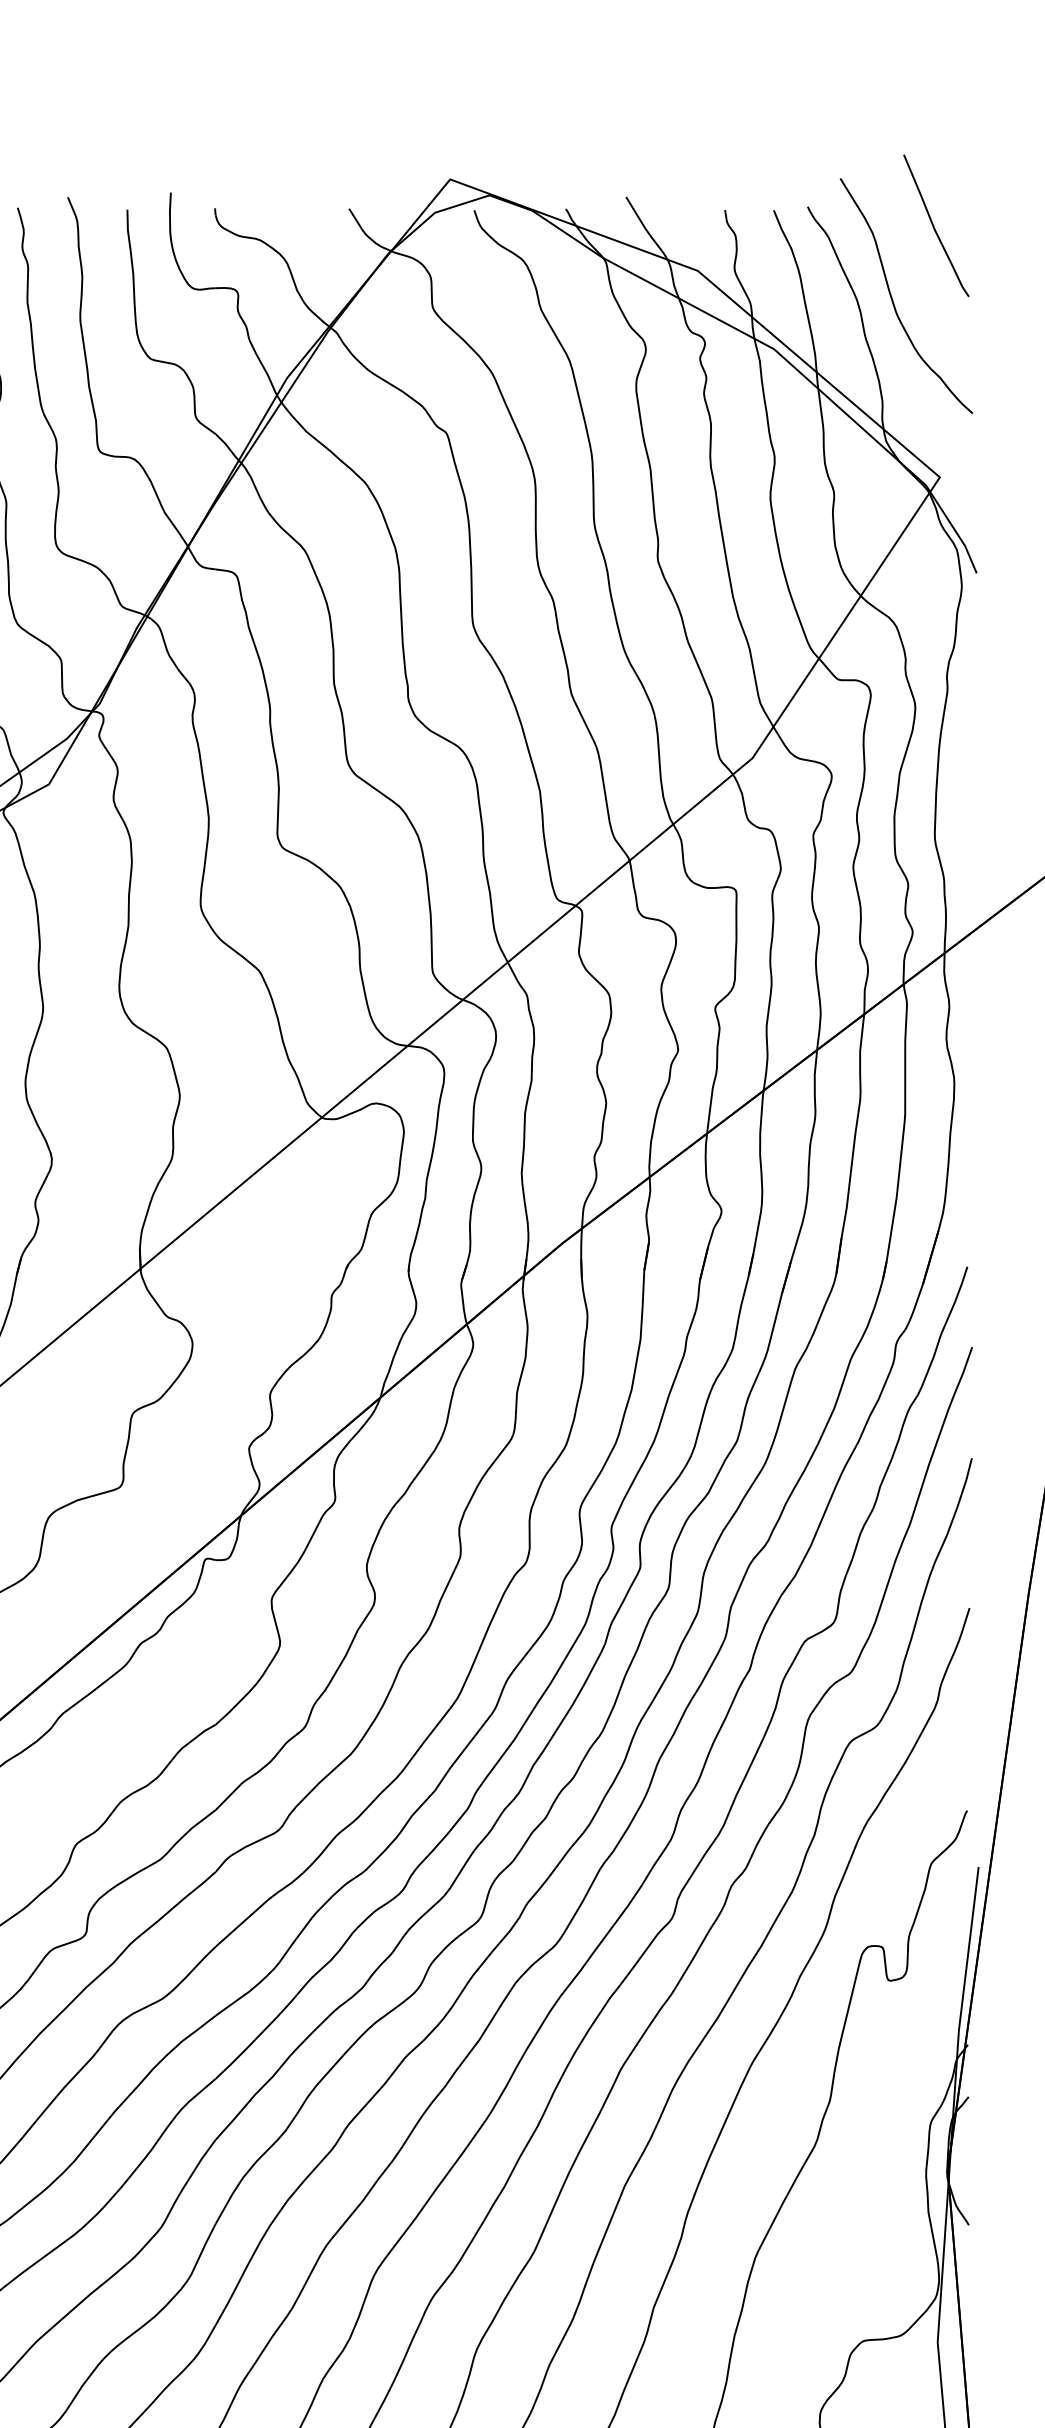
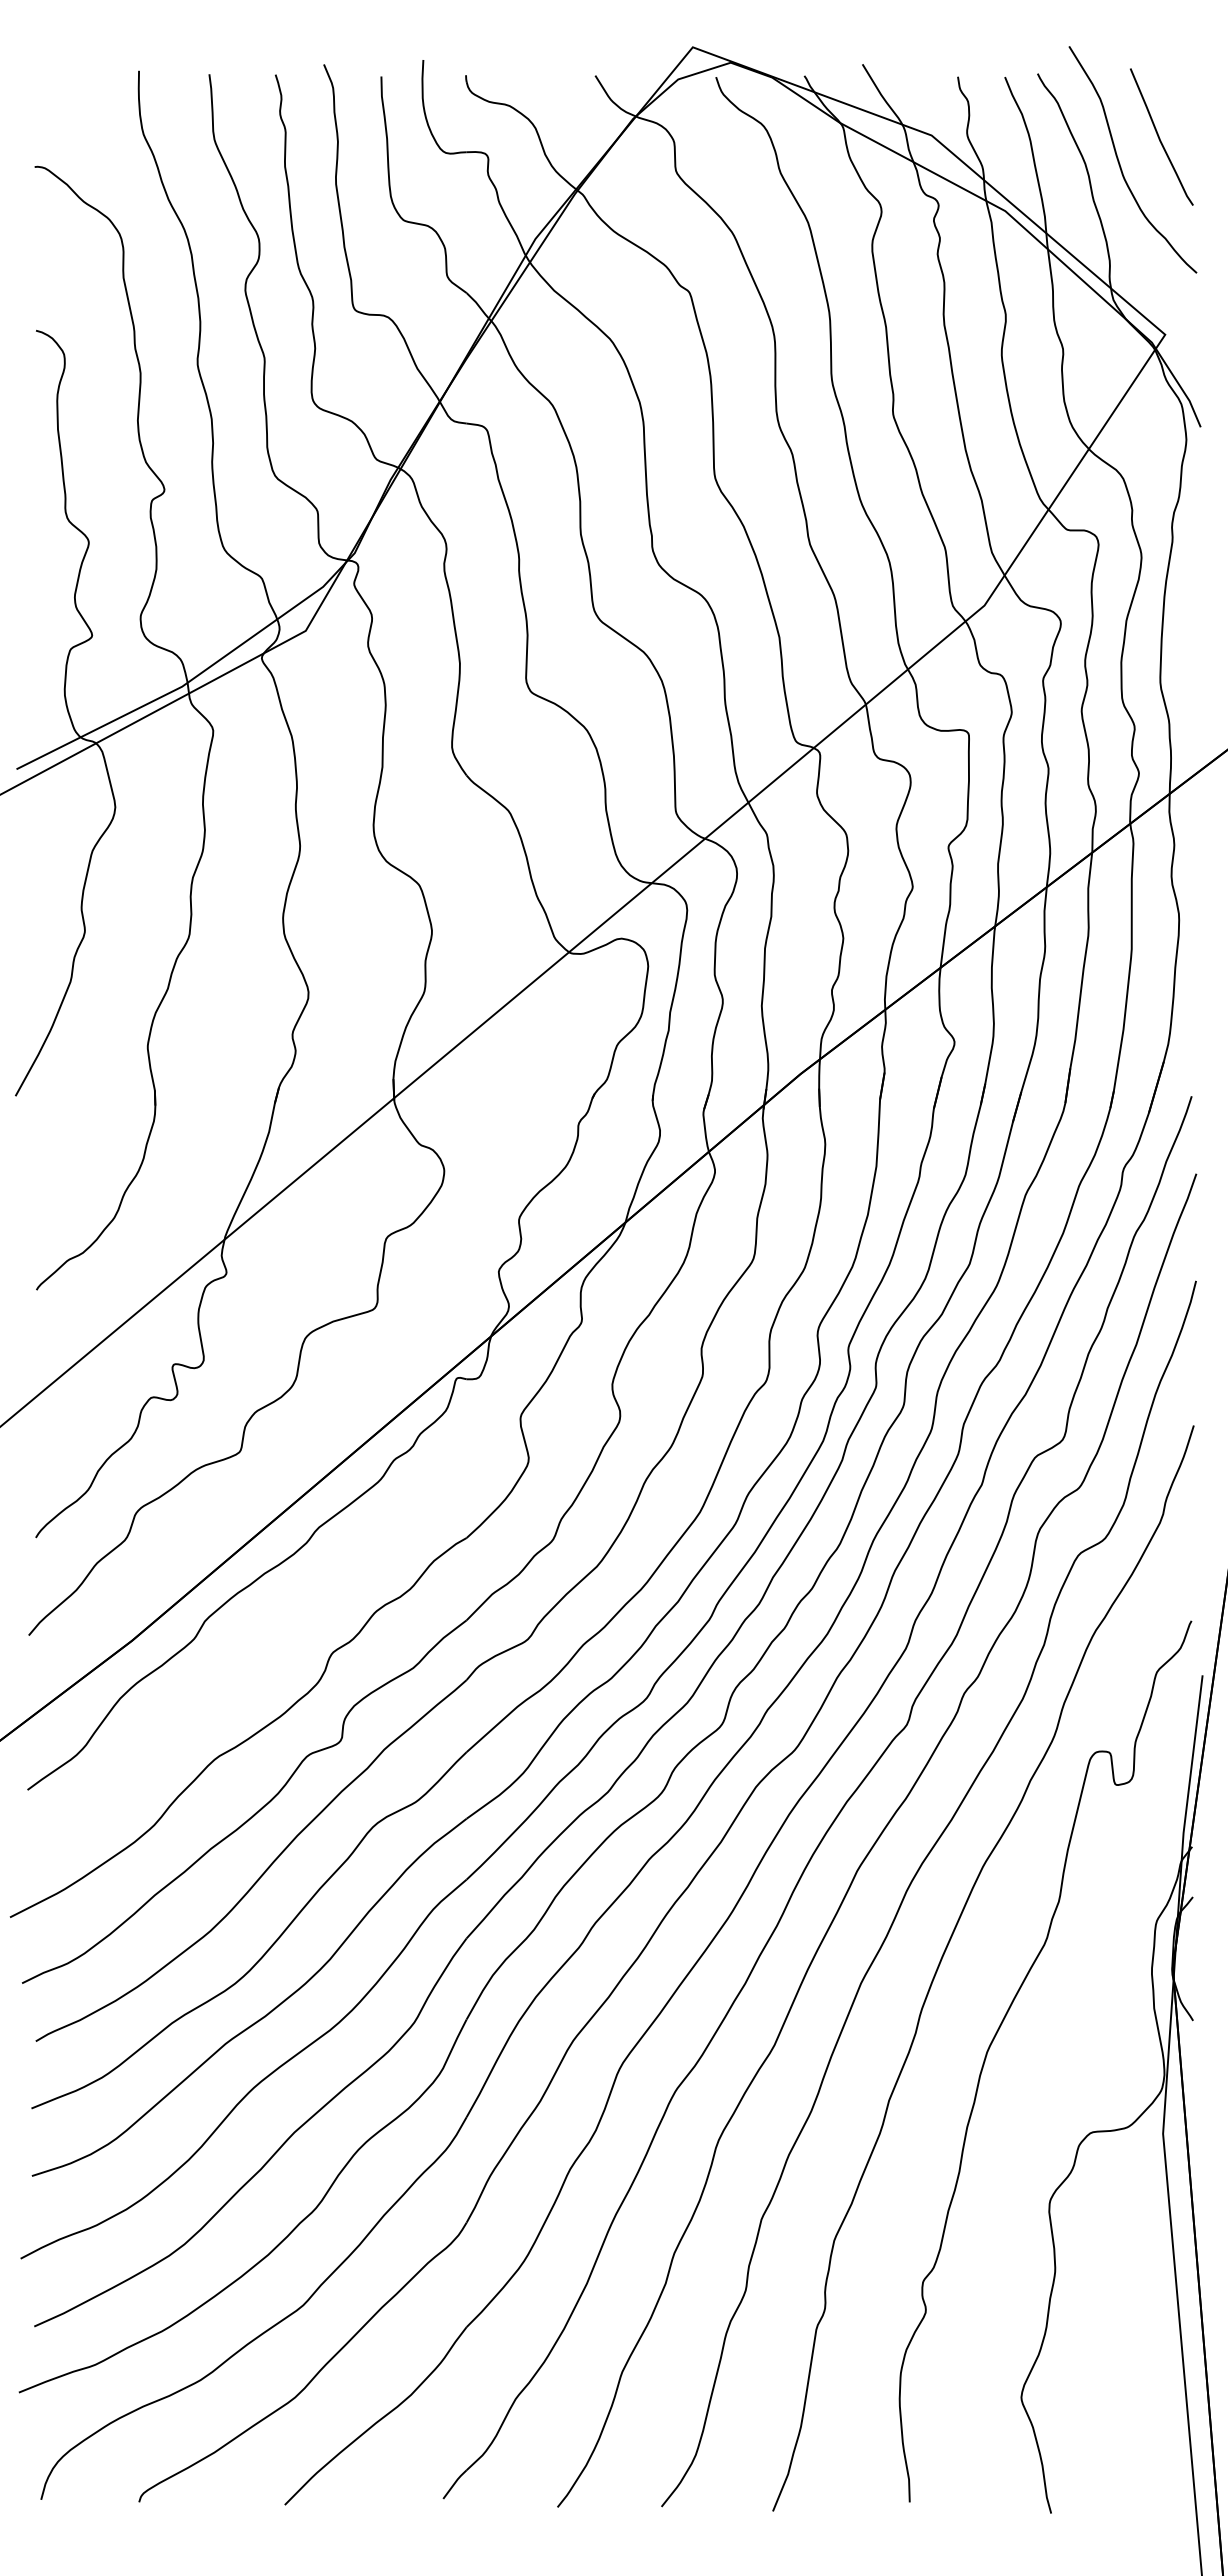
curve: (933, 225) -> (1159, 136), moved

